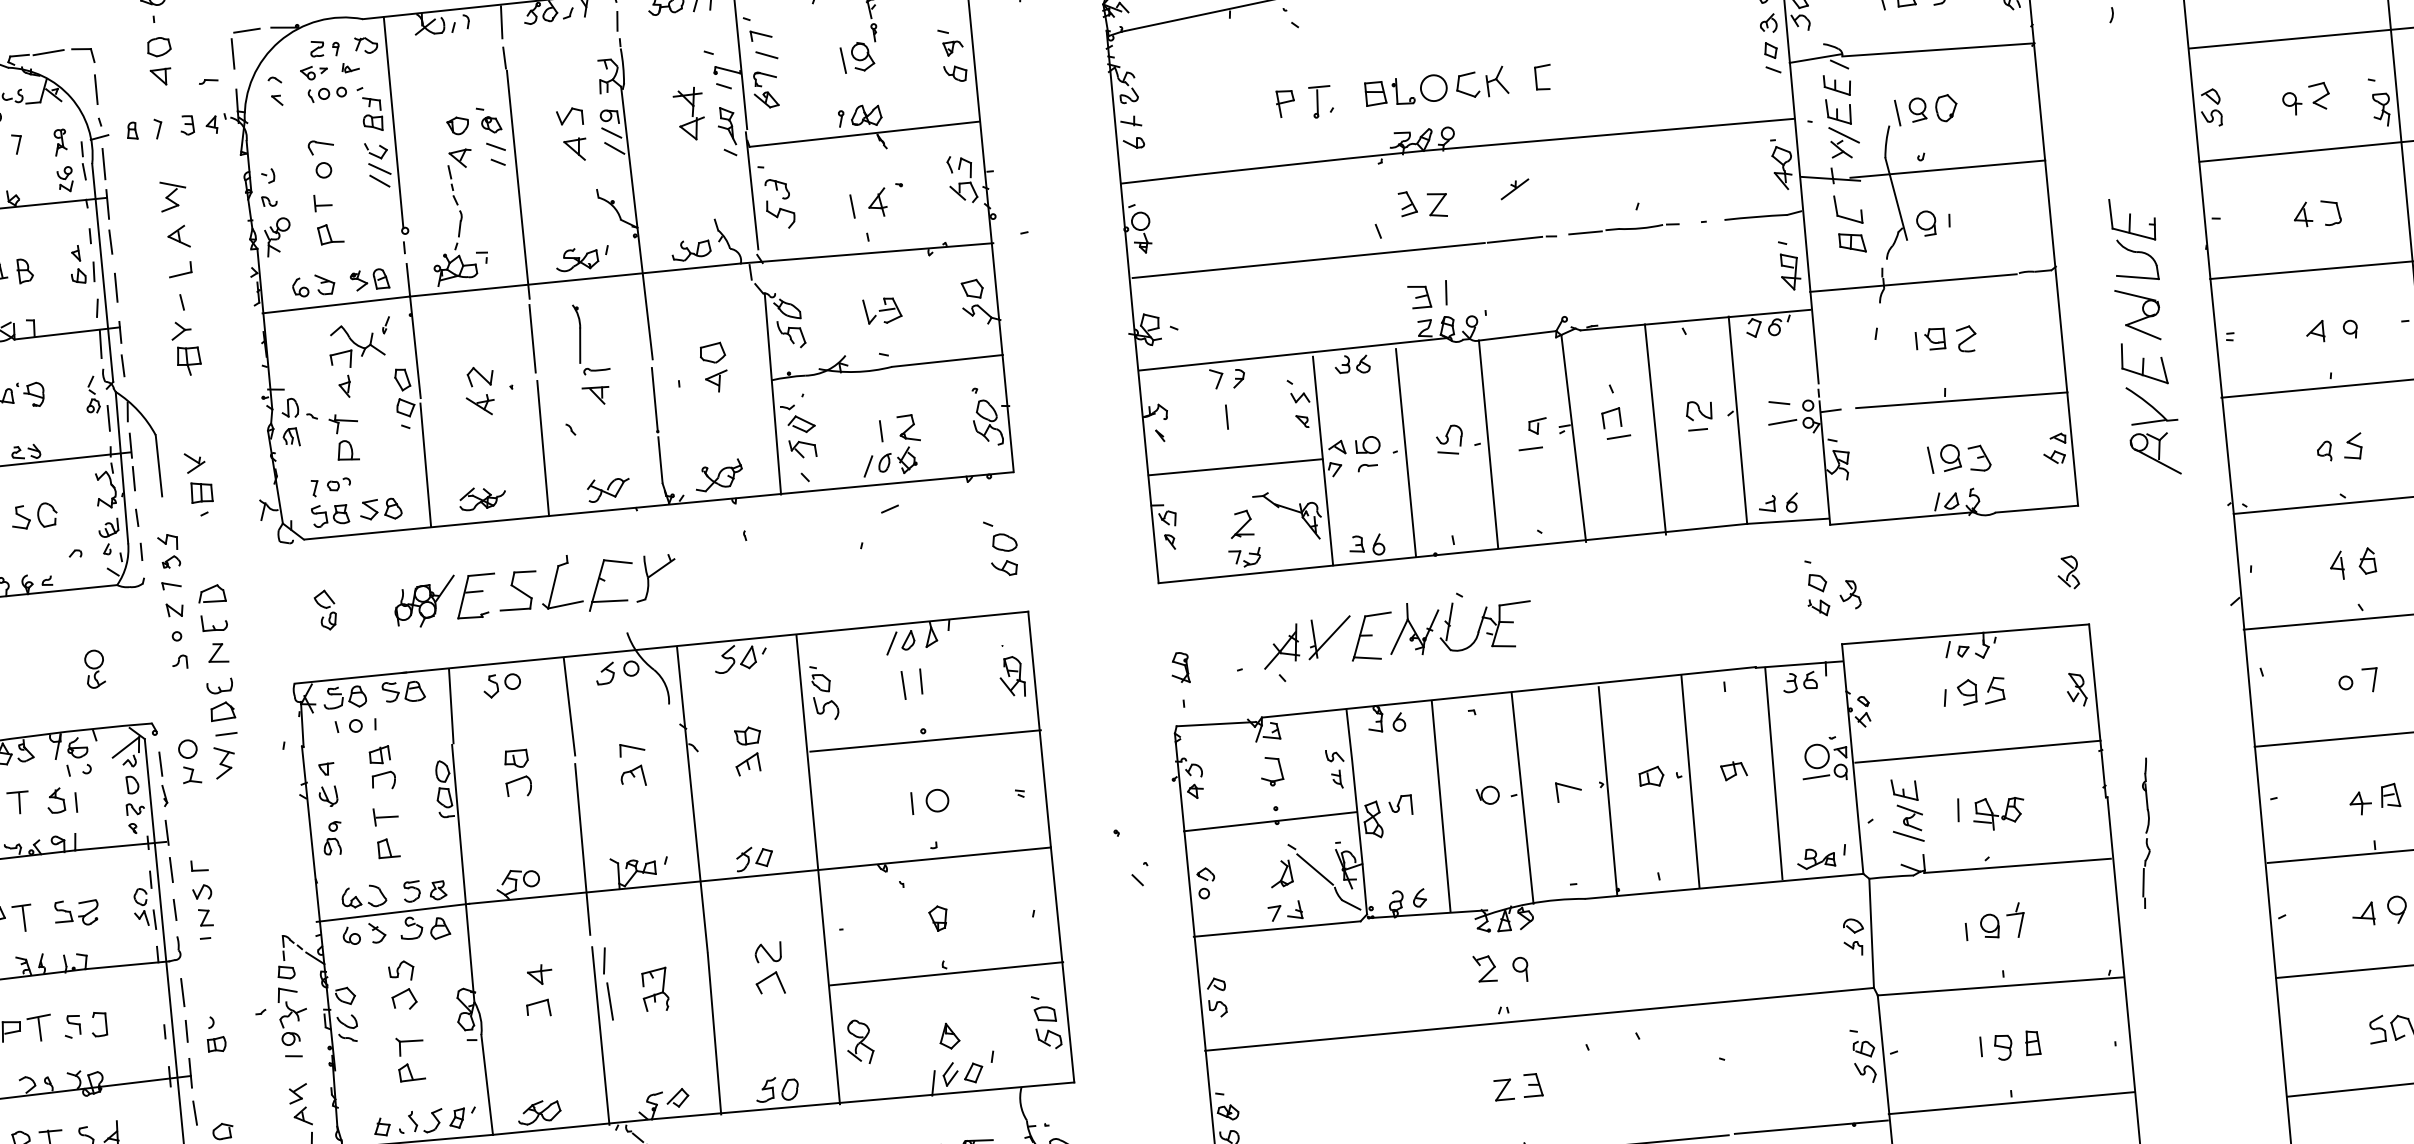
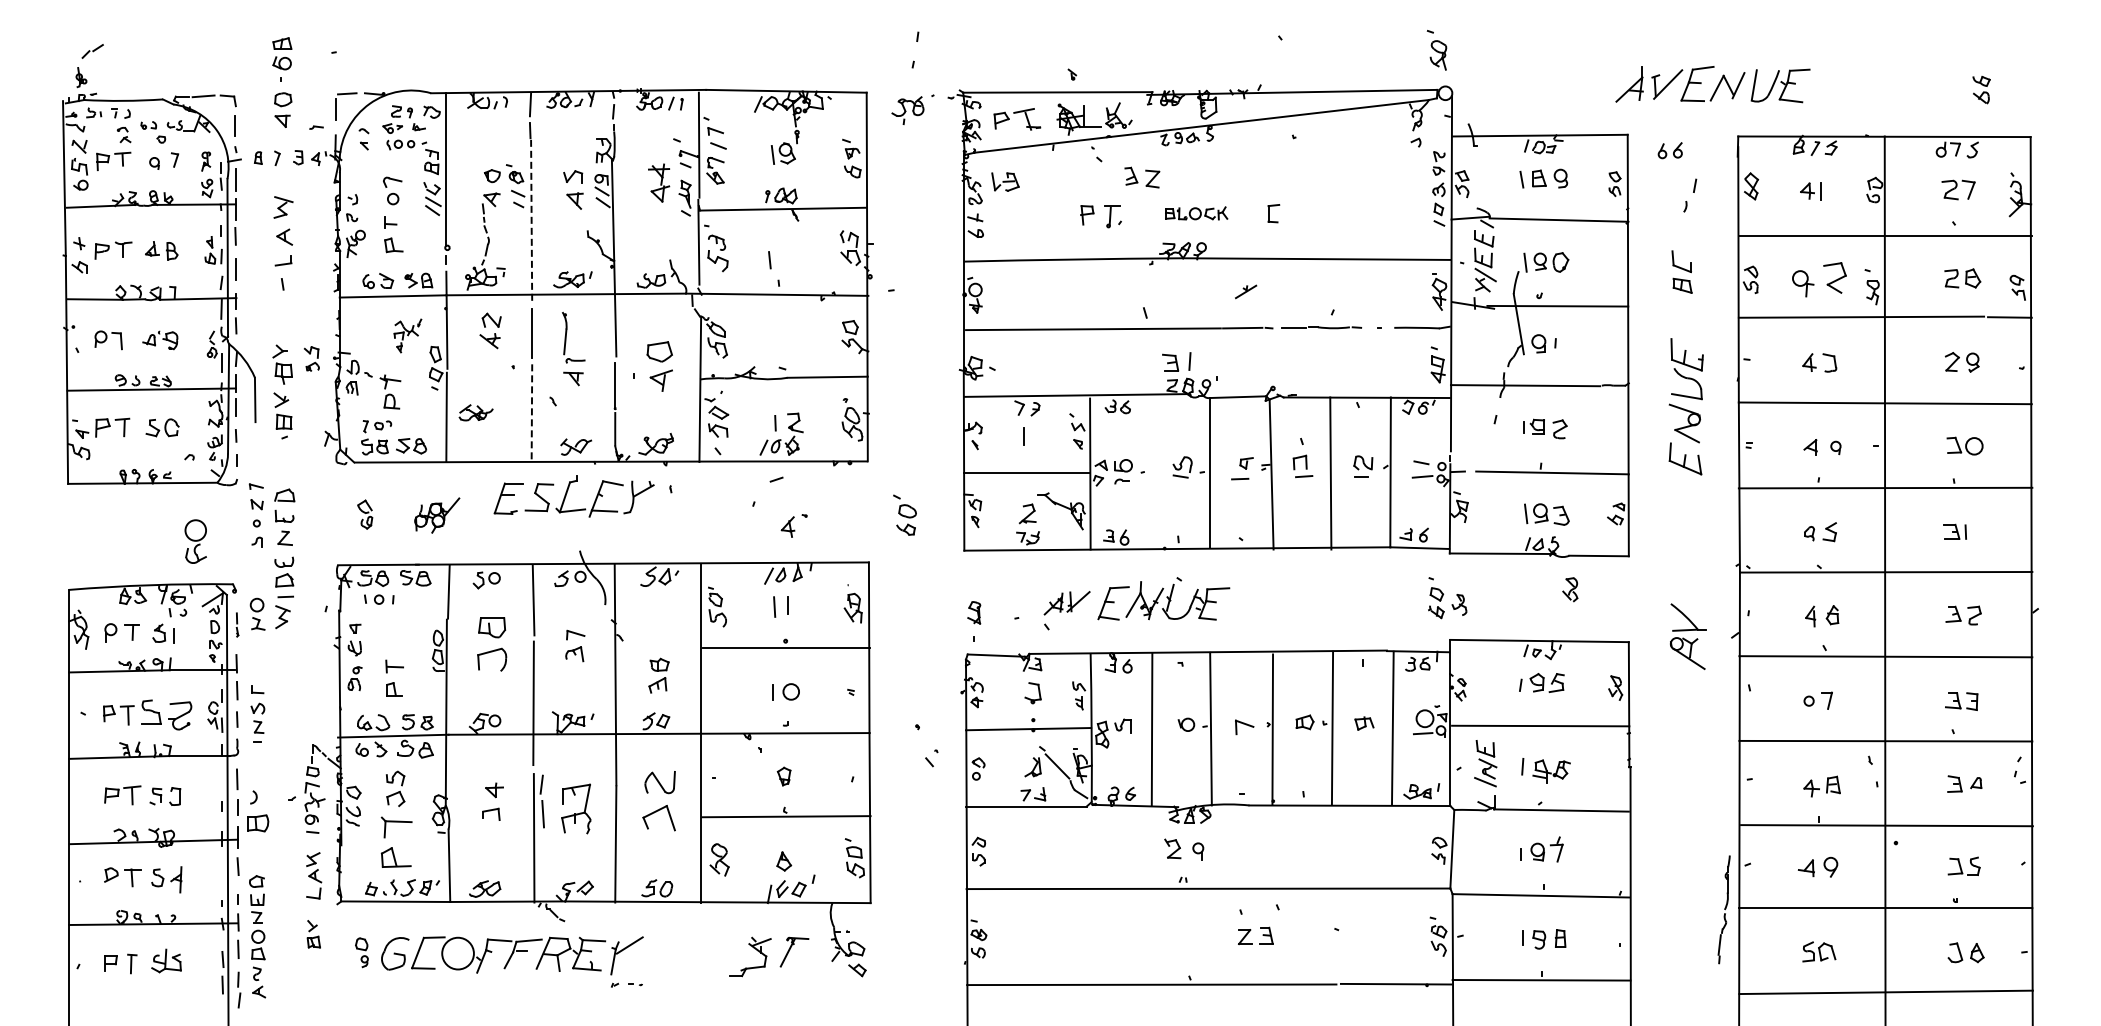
part: (1436, 87) -> (1196, 213), size x0.6
part: (2306, 98) -> (1819, 279), size x1.6
line: (518, 184) -> (531, 222), solid -> dashed
part: (884, 199) -> (793, 525), moved
part: (1423, 204) -> (1142, 177), moved
part: (1849, 223) -> (1681, 271), moved
part: (882, 310) -> (1005, 181), moved
part: (186, 348) -> (282, 364), moved
part: (361, 357) -> (407, 335), size x0.6
part: (713, 367) -> (659, 366), size x1.4
part: (480, 390) -> (490, 330), moved
part: (2154, 430) -> (1688, 636), moved
line: (542, 449) -> (531, 413), solid -> dashed
line: (1406, 452) -> (1150, 473), removed
part: (481, 497) -> (475, 412), moved
part: (1000, 547) -> (904, 514), moved
part: (168, 550) -> (311, 358), moved
part: (2068, 572) -> (1570, 589), moved
part: (556, 581) -> (567, 493), moved
part: (1308, 642) -> (1067, 603), size x0.7
part: (94, 669) -> (195, 541), size x1.6
part: (747, 750) -> (658, 675), moved
part: (382, 767) -> (395, 631), removed
part: (516, 773) -> (491, 644), size x1.6
part: (163, 778) -> (237, 624), size x0.6
part: (2144, 833) -> (1723, 909), moved
part: (76, 913) -> (166, 715), size x1.6
part: (769, 969) -> (659, 801), size x1.6
part: (655, 989) -> (576, 808), size x1.6
part: (216, 1034) -> (258, 811), size x1.6
part: (410, 1058) -> (396, 841), size x1.6
part: (1511, 1080) -> (1251, 930), moved

